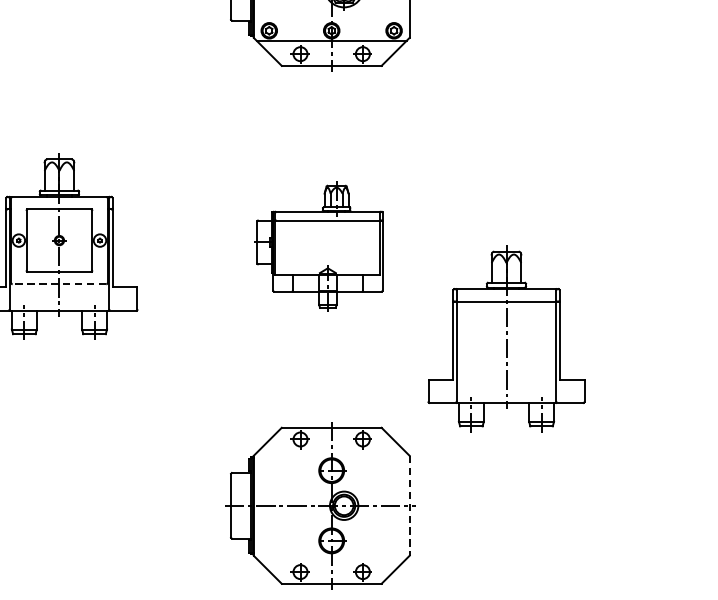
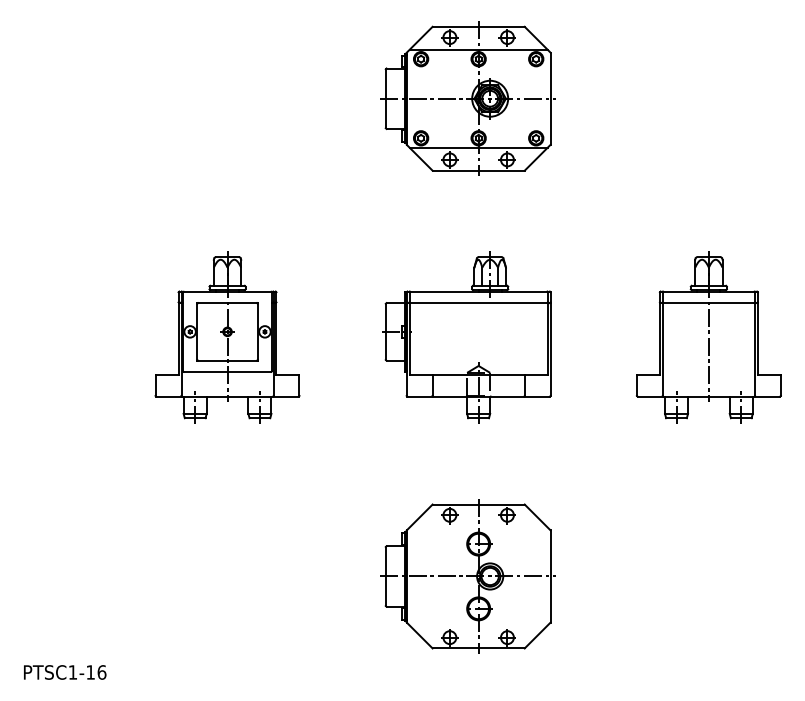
part: (318, 246) -> (466, 337), size x1.43
line: (59, 284) -> (227, 372), dashed -> solid
part: (506, 338) -> (708, 337), moved
line: (409, 505) -> (550, 576), dashed -> solid

